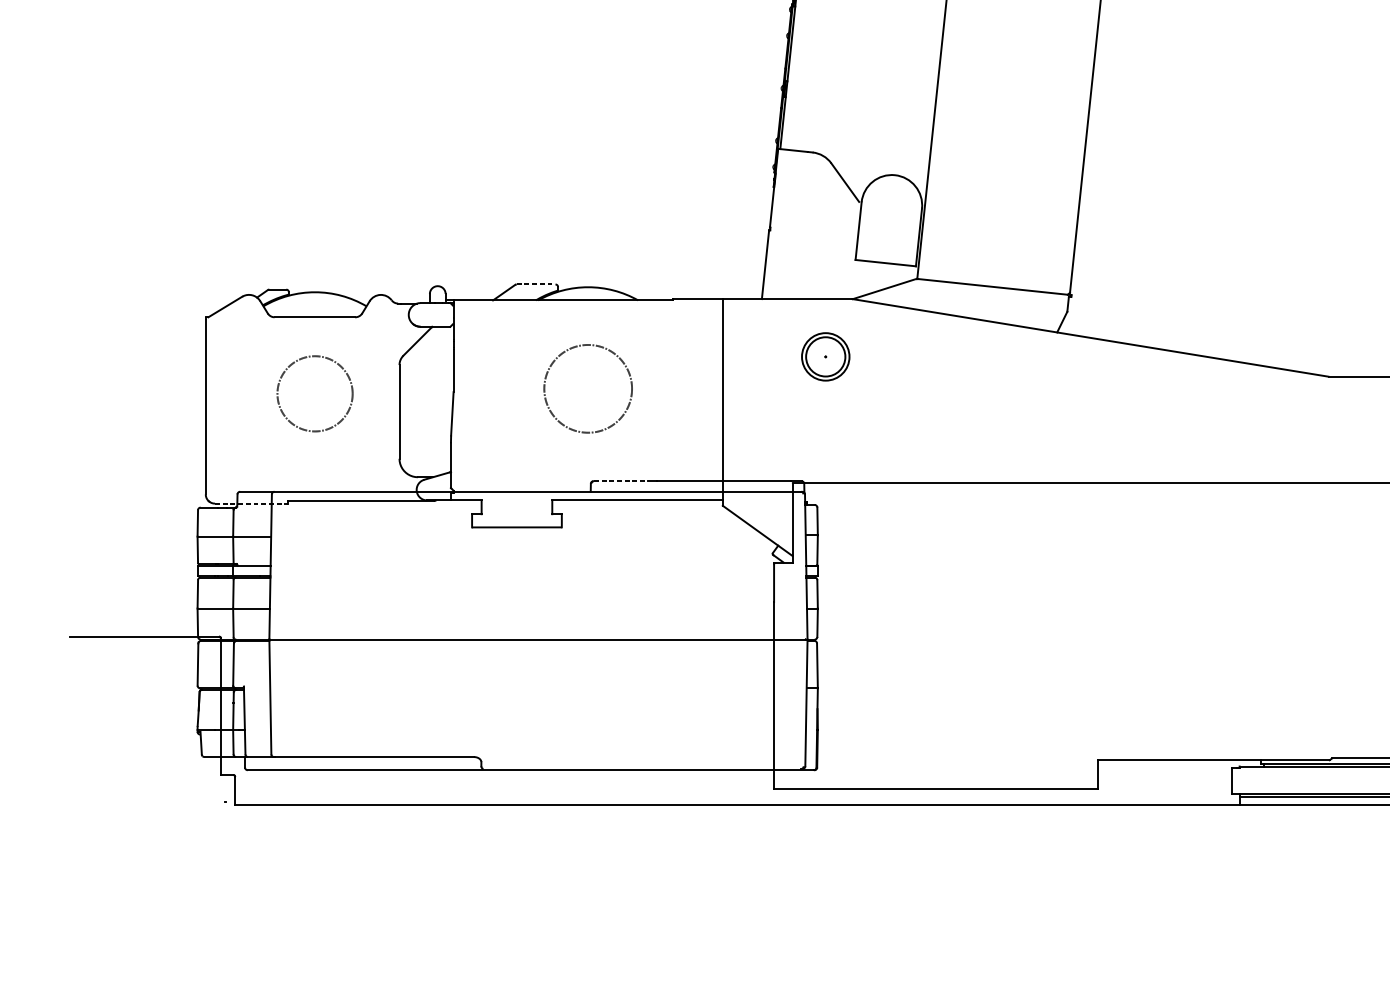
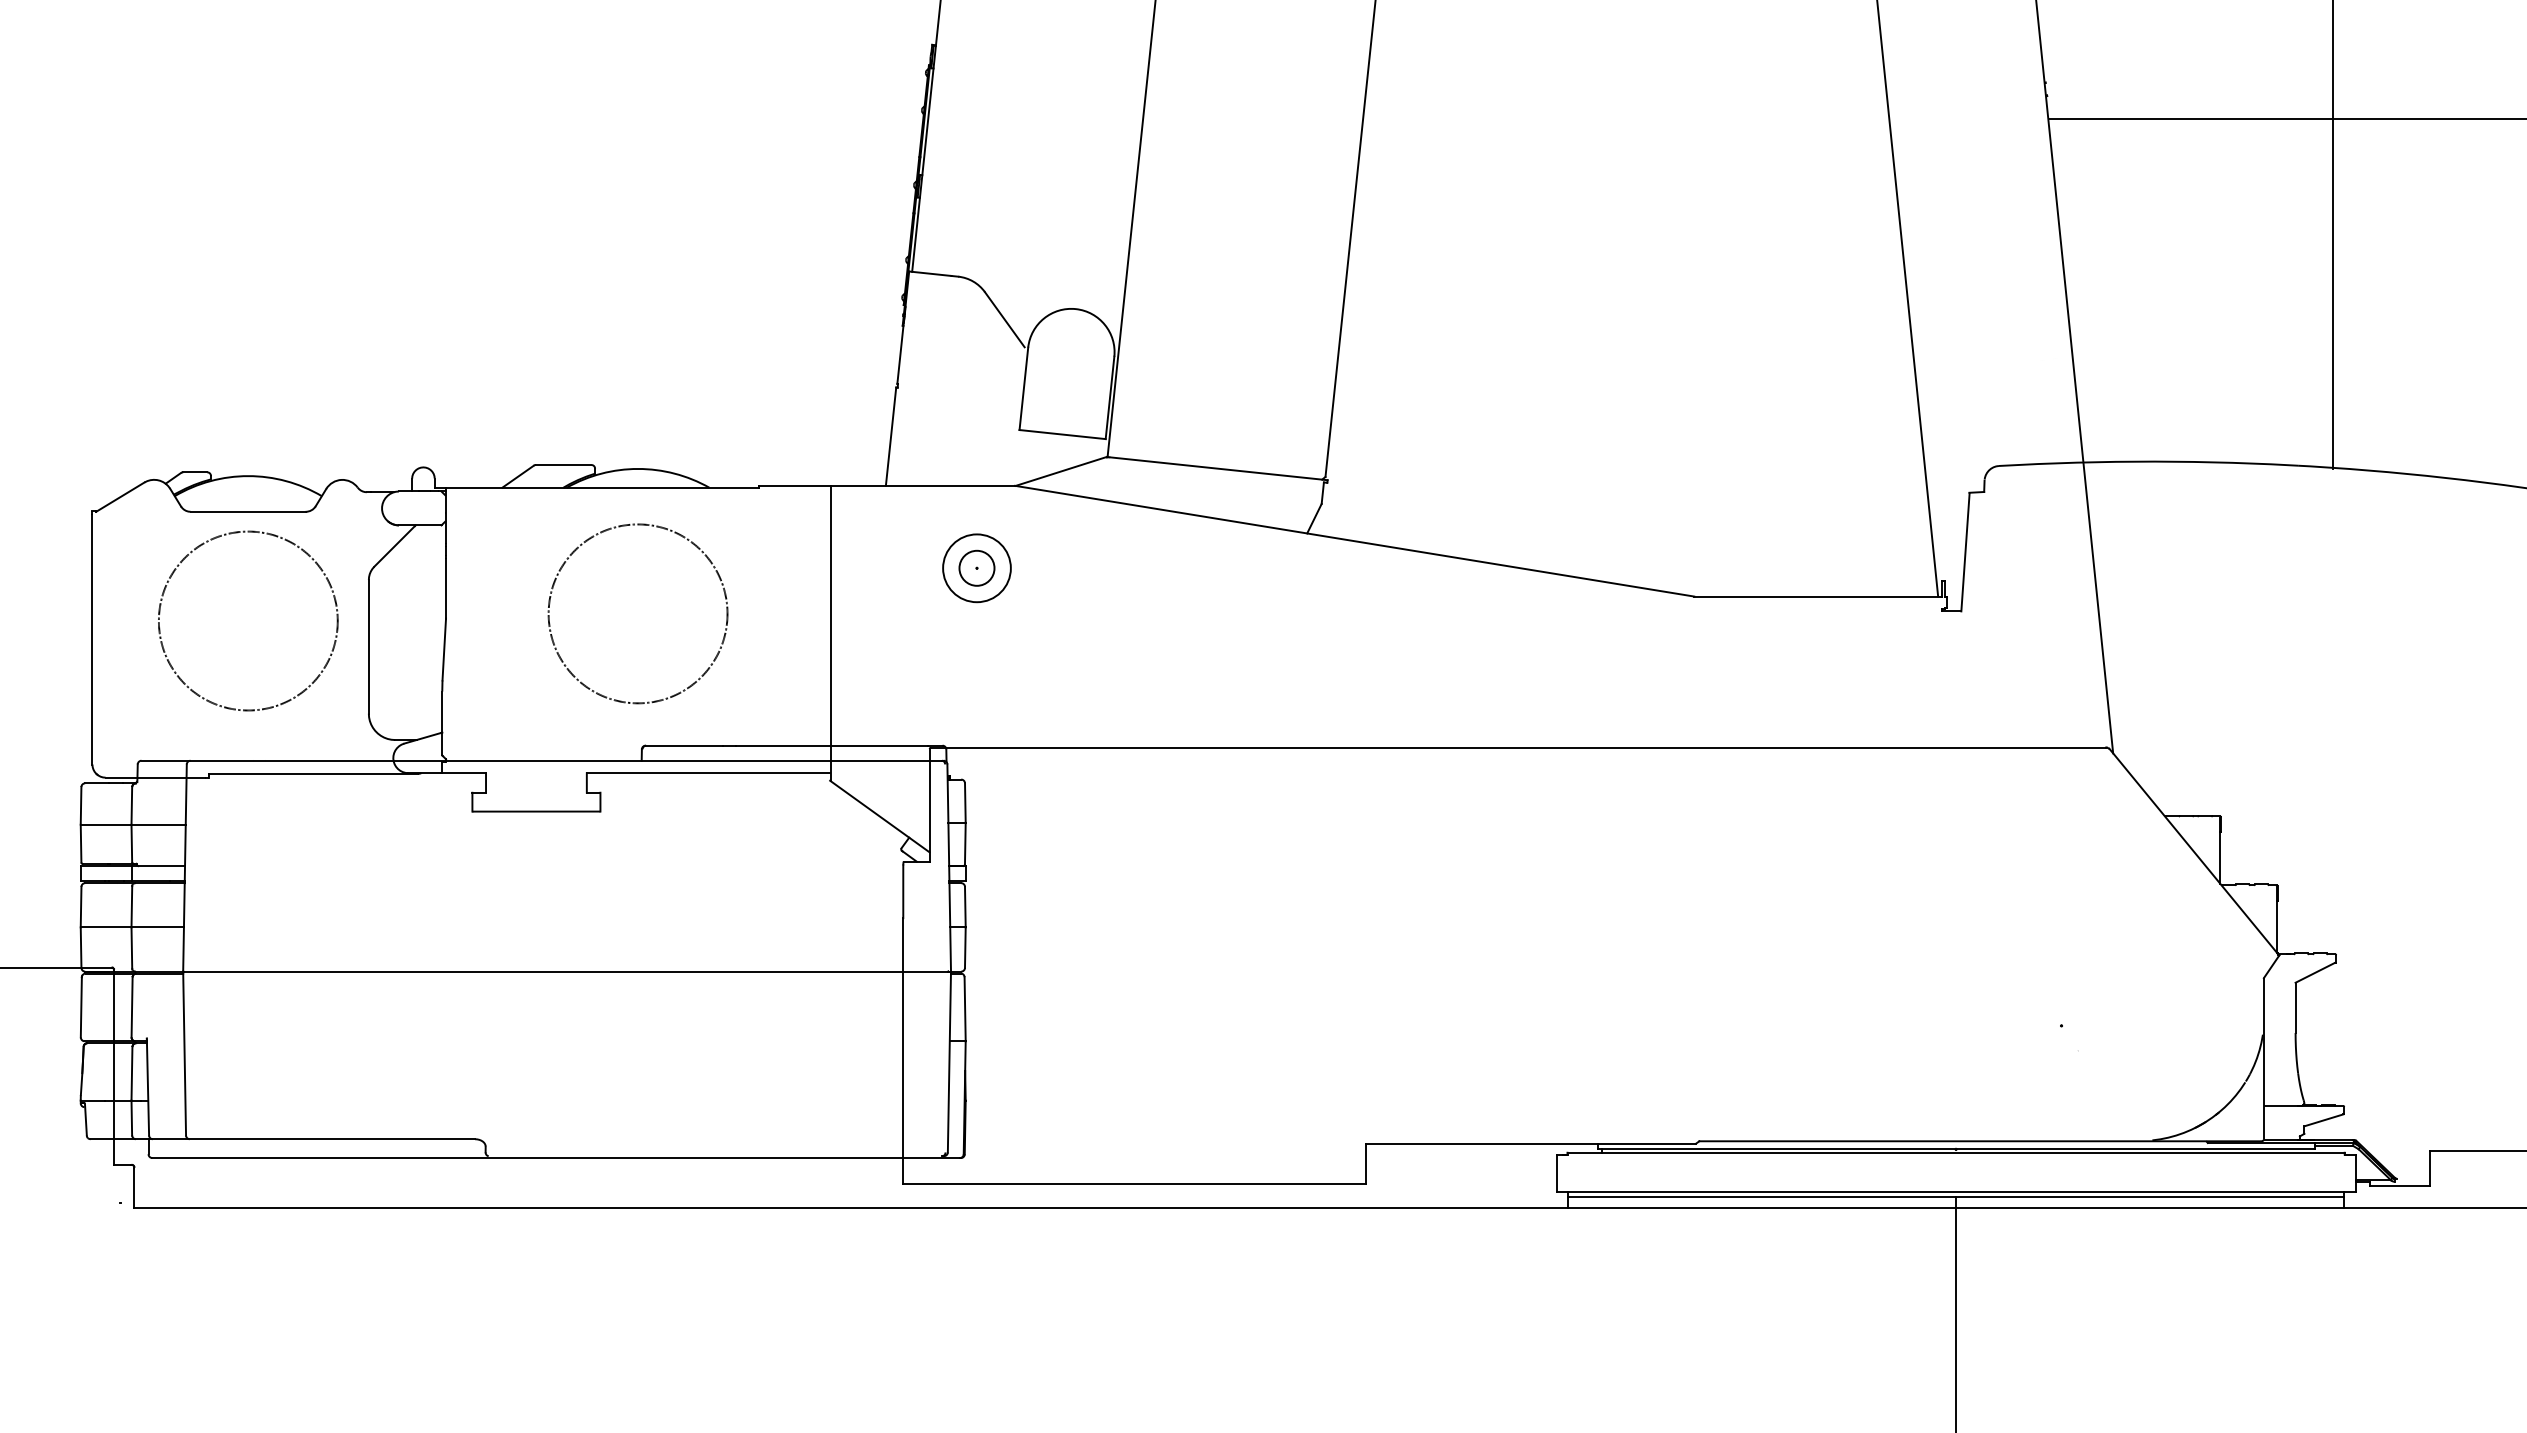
line: (535, 284) -> (563, 464), dashed -> solid
circle: (825, 356) -> (976, 567), size x0.62
circle: (587, 388) -> (637, 613), size x1.43
circle: (315, 393) -> (248, 620), size x1.67
line: (621, 481) -> (685, 745), dashed -> solid
line: (249, 503) -> (155, 777), dashed -> solid

